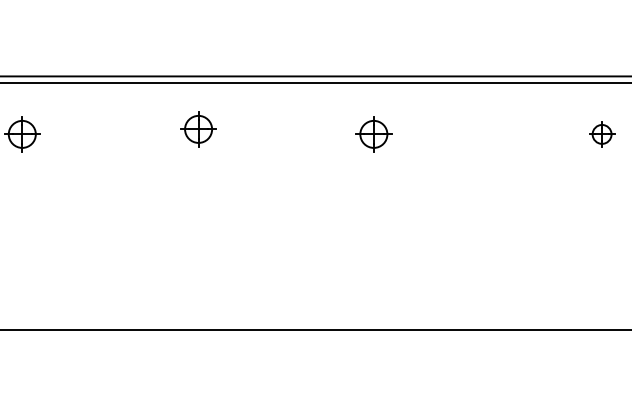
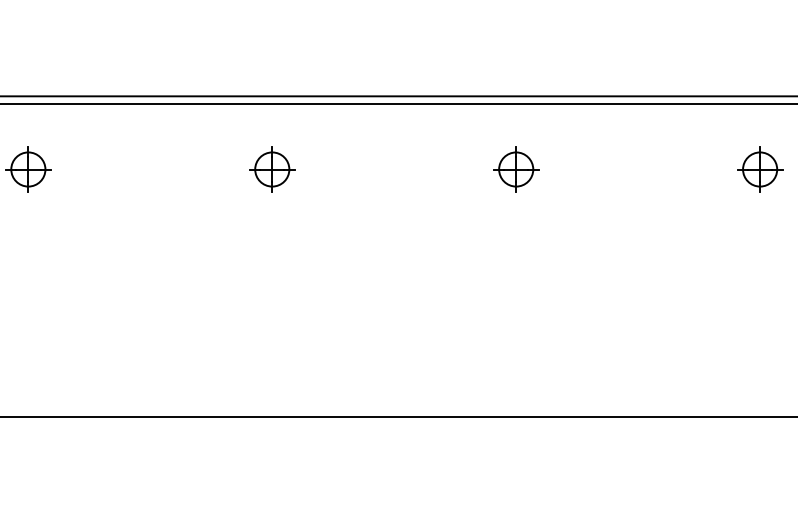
part: (198, 129) -> (272, 169), moved
part: (373, 134) -> (515, 169), moved
part: (601, 134) -> (759, 169), size x1.43

